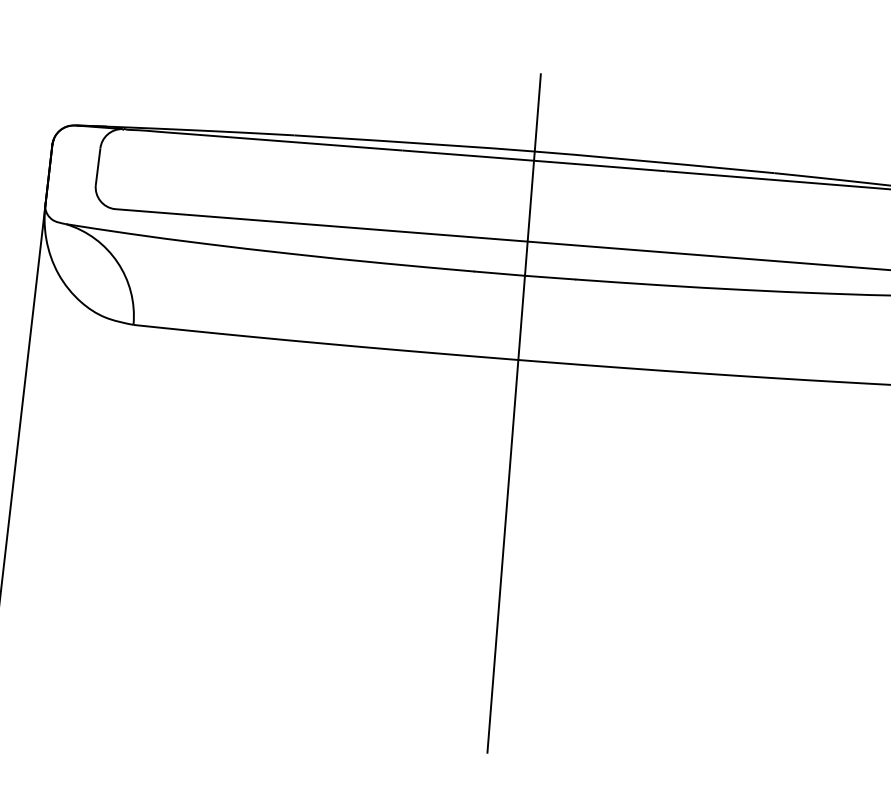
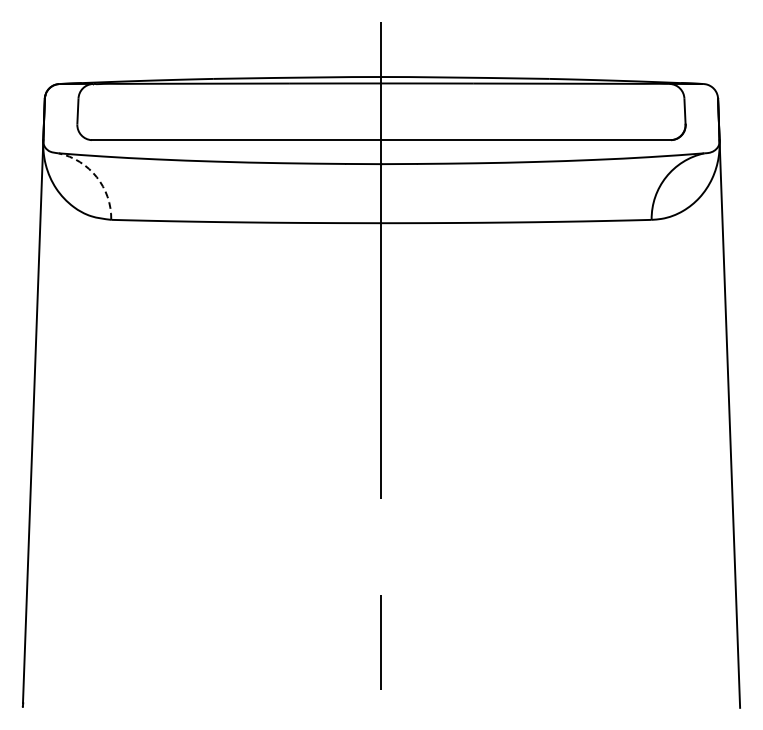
arc: (117, 262) -> (96, 177), solid -> dashed

